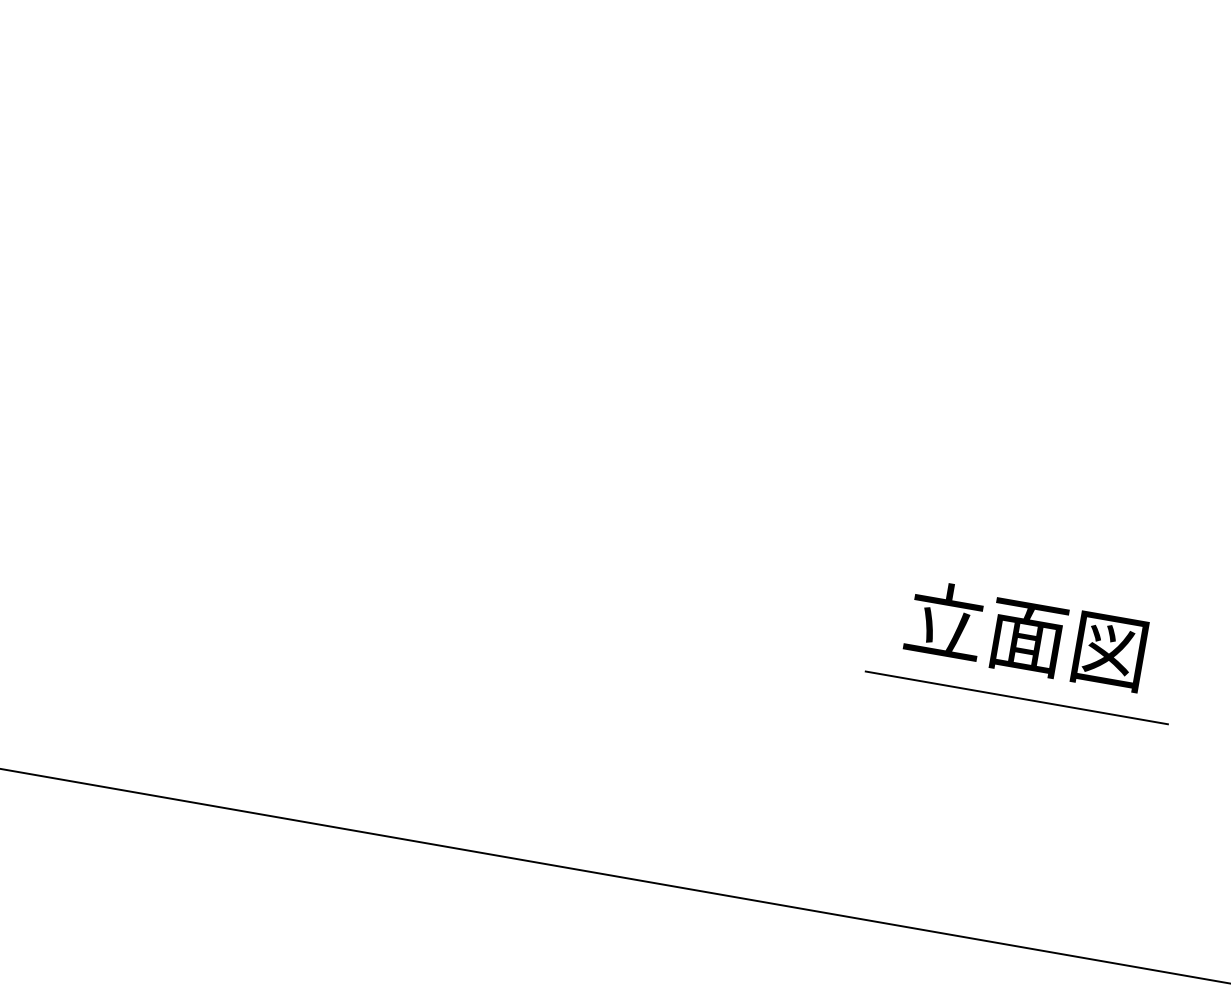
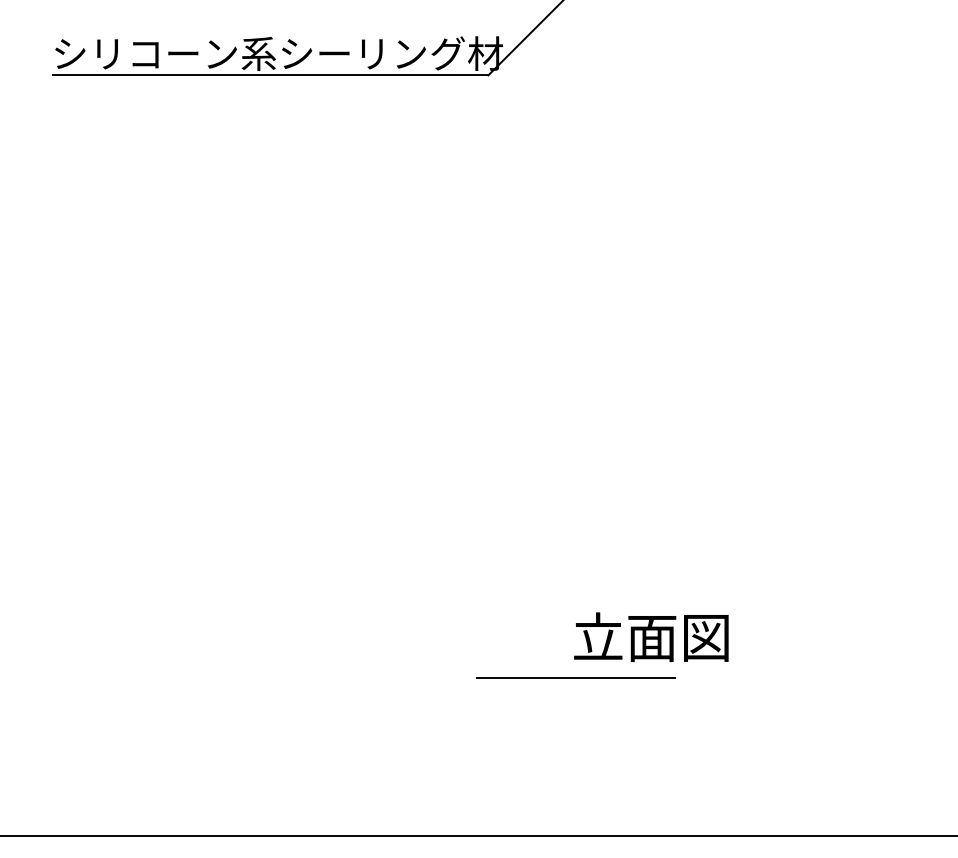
text: (1026, 634) -> (651, 636), moved
line: (1015, 696) -> (575, 677), moved

